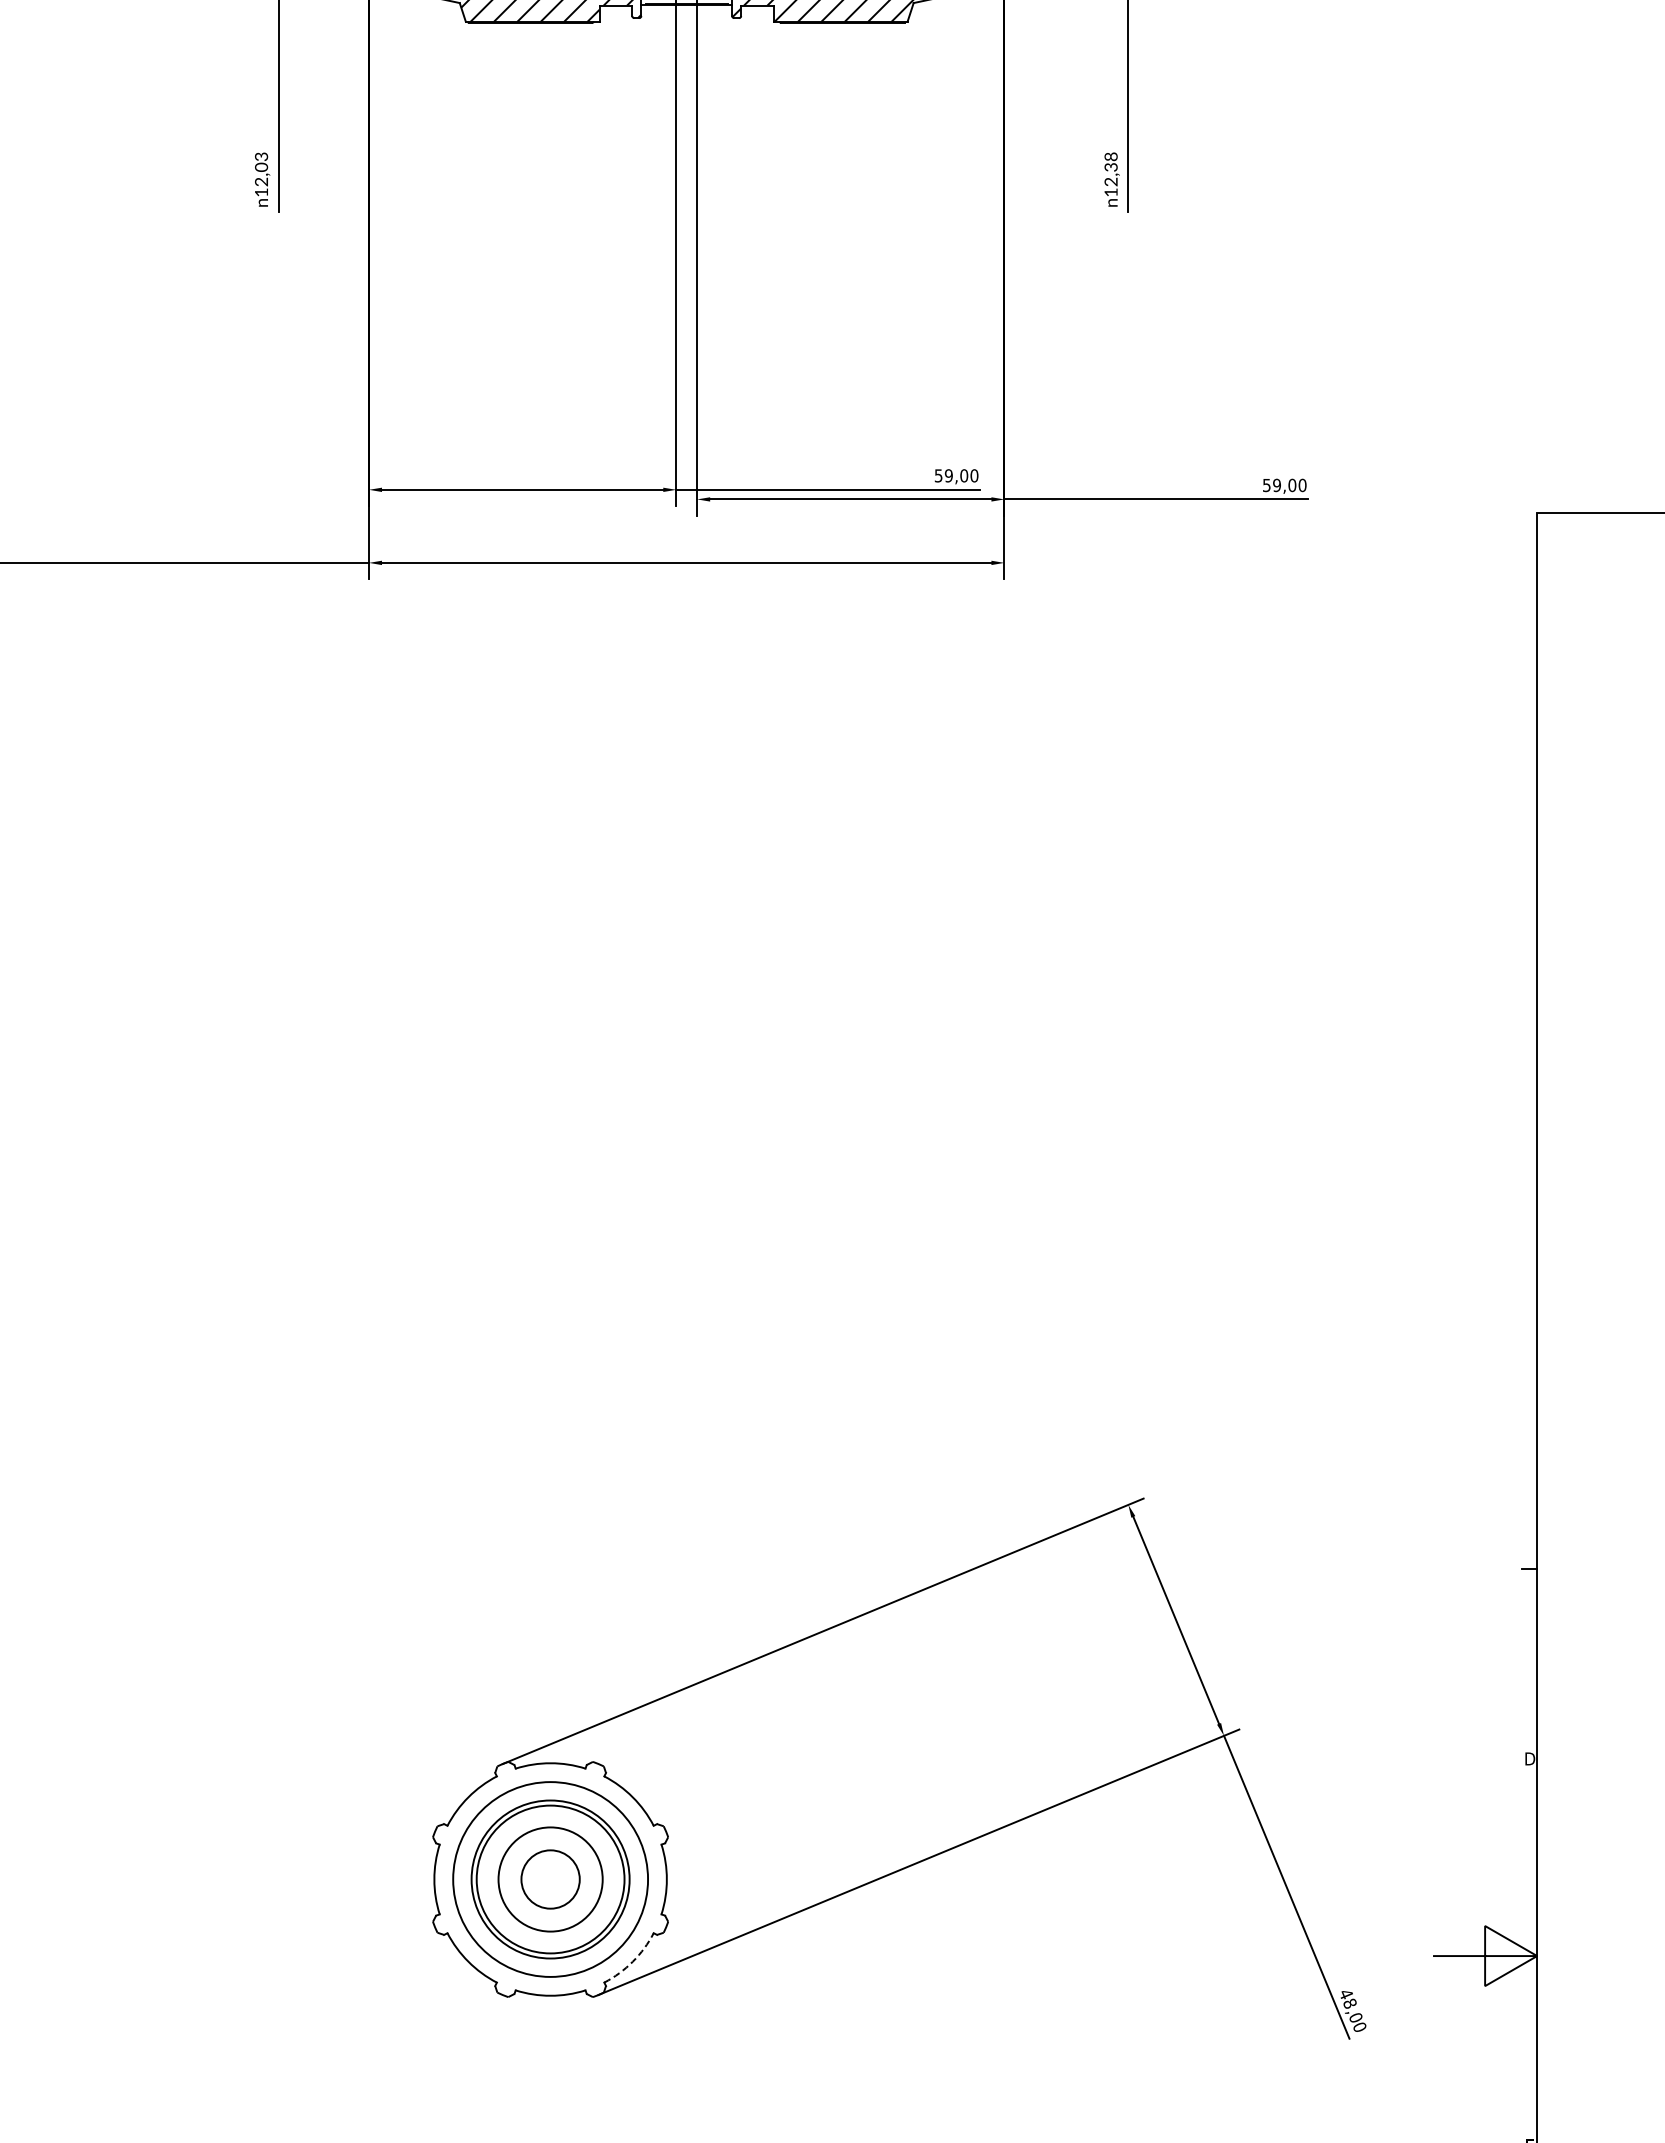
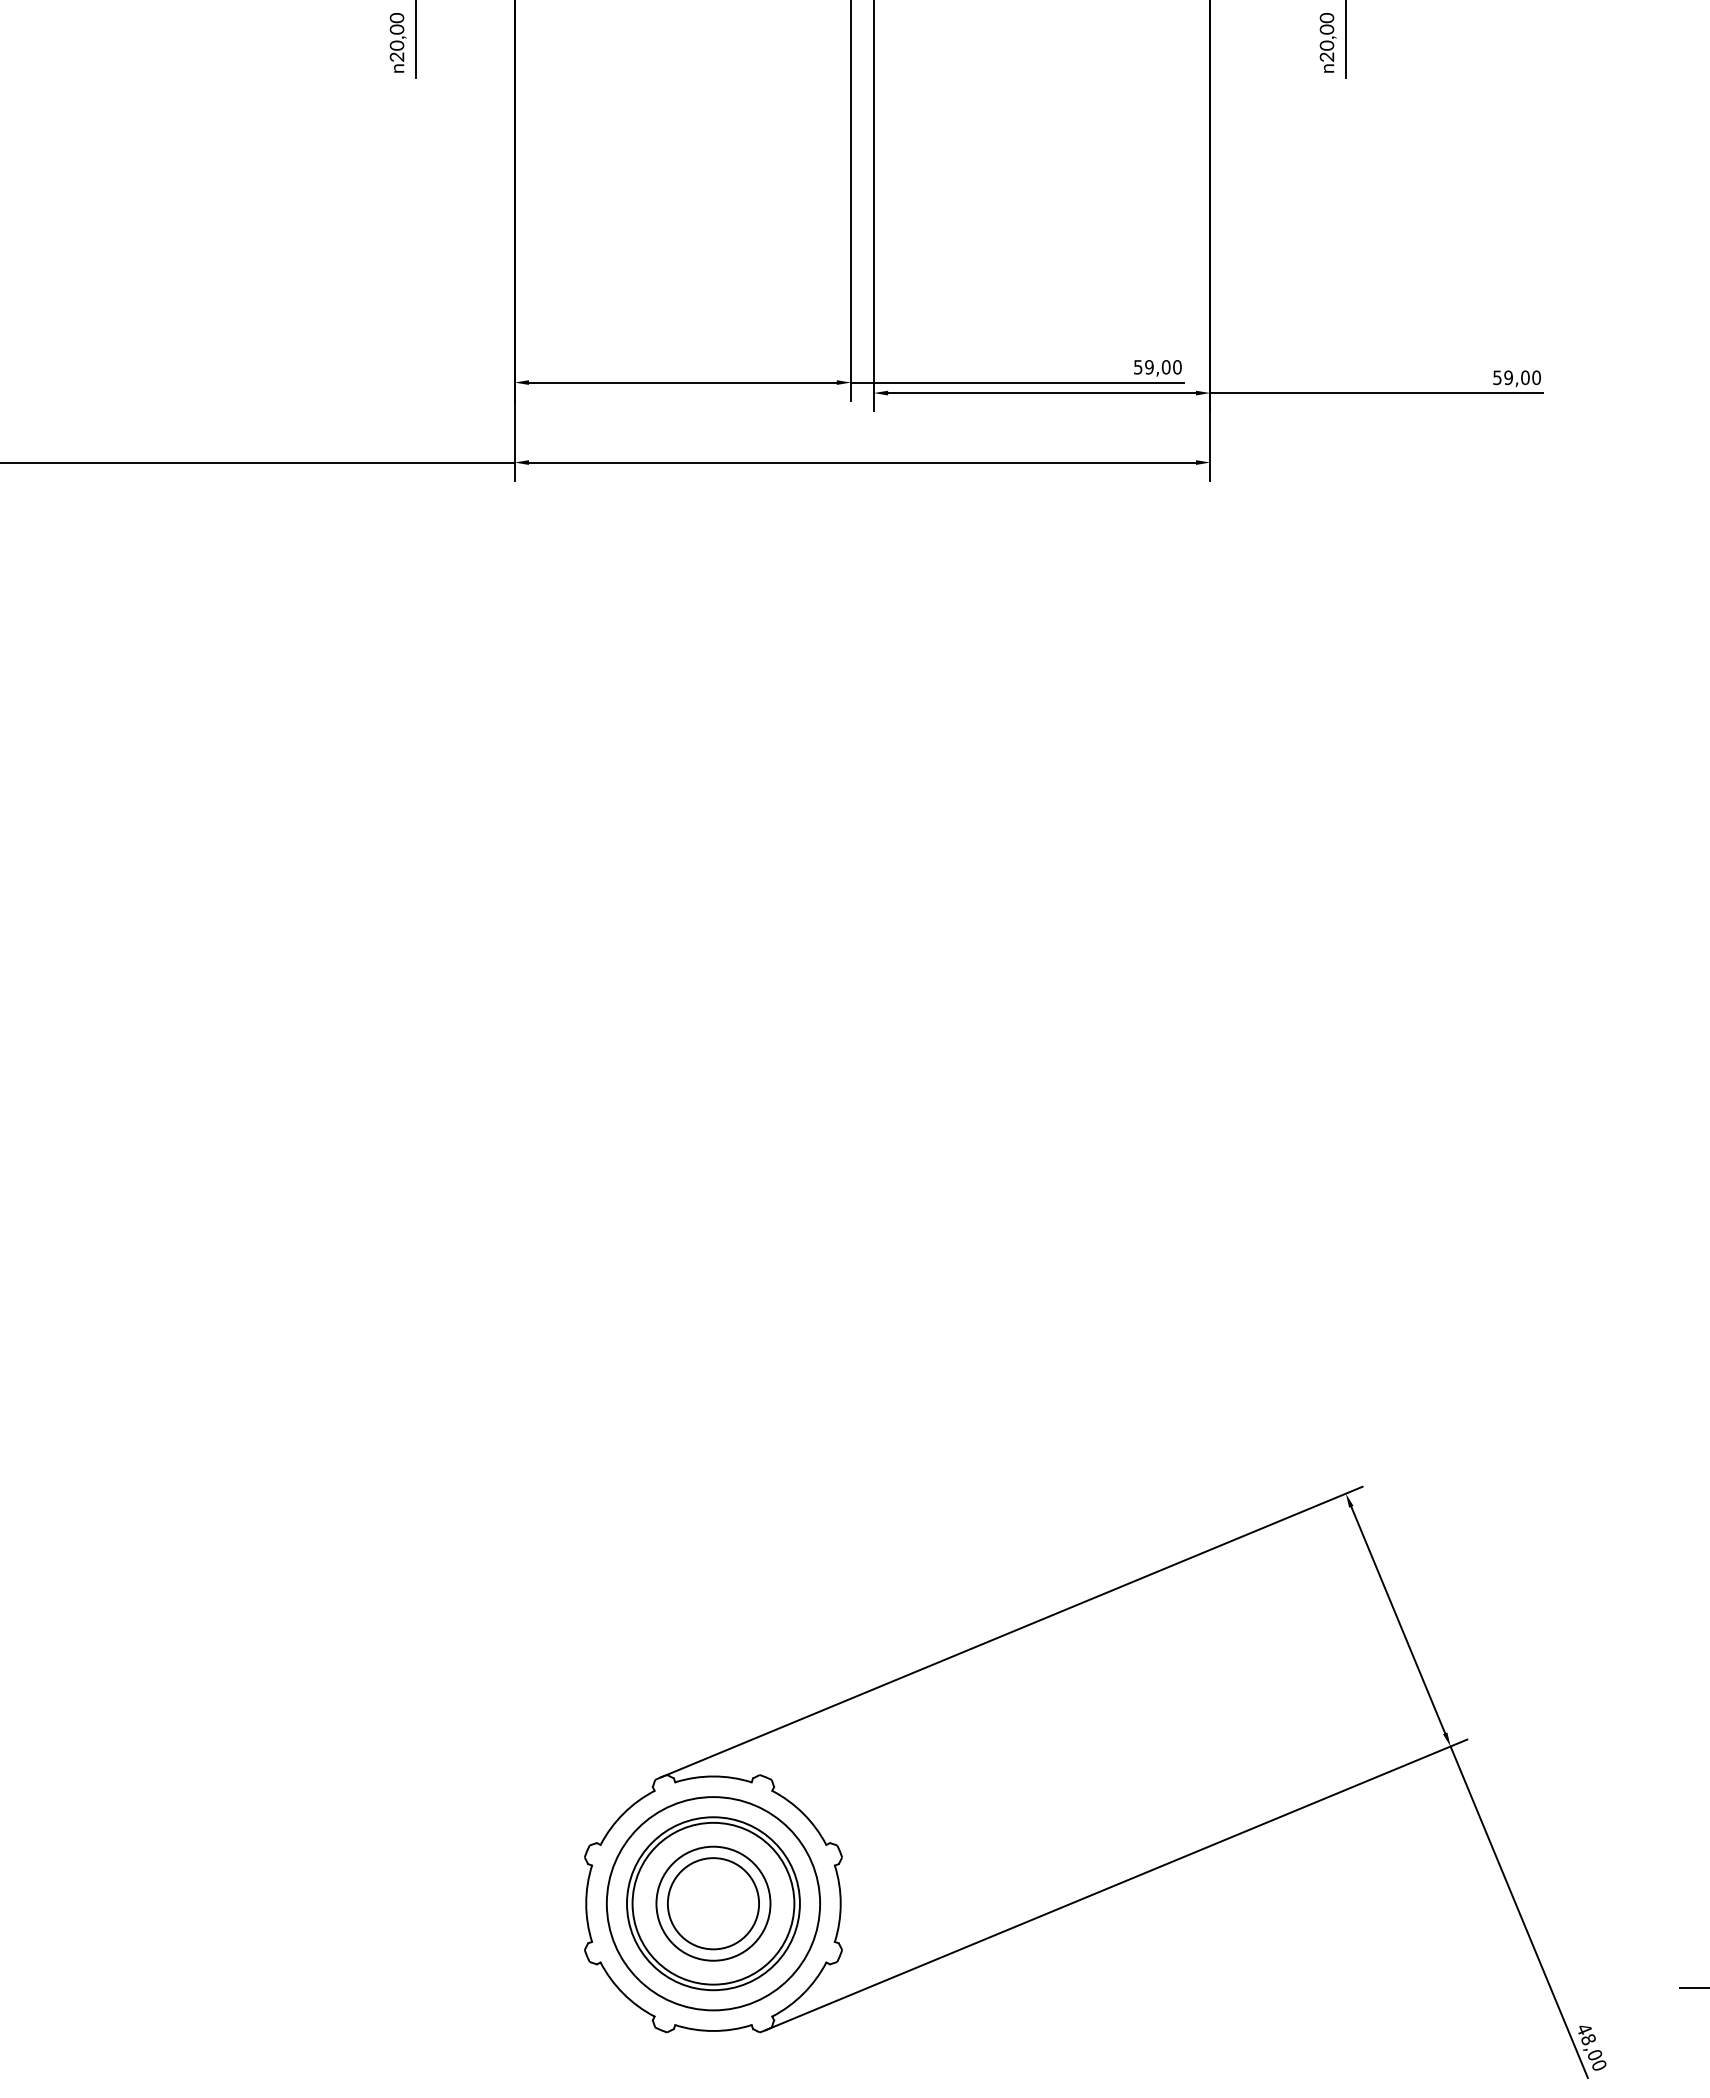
text: (261, 174) -> (397, 37), 12,03 -> 20,00
text: (1110, 174) -> (1326, 37), 12,38 -> 20,00
circle: (550, 1879) -> (713, 1903), size x1.43
arc: (632, 1961) -> (803, 1993), dashed -> solid

